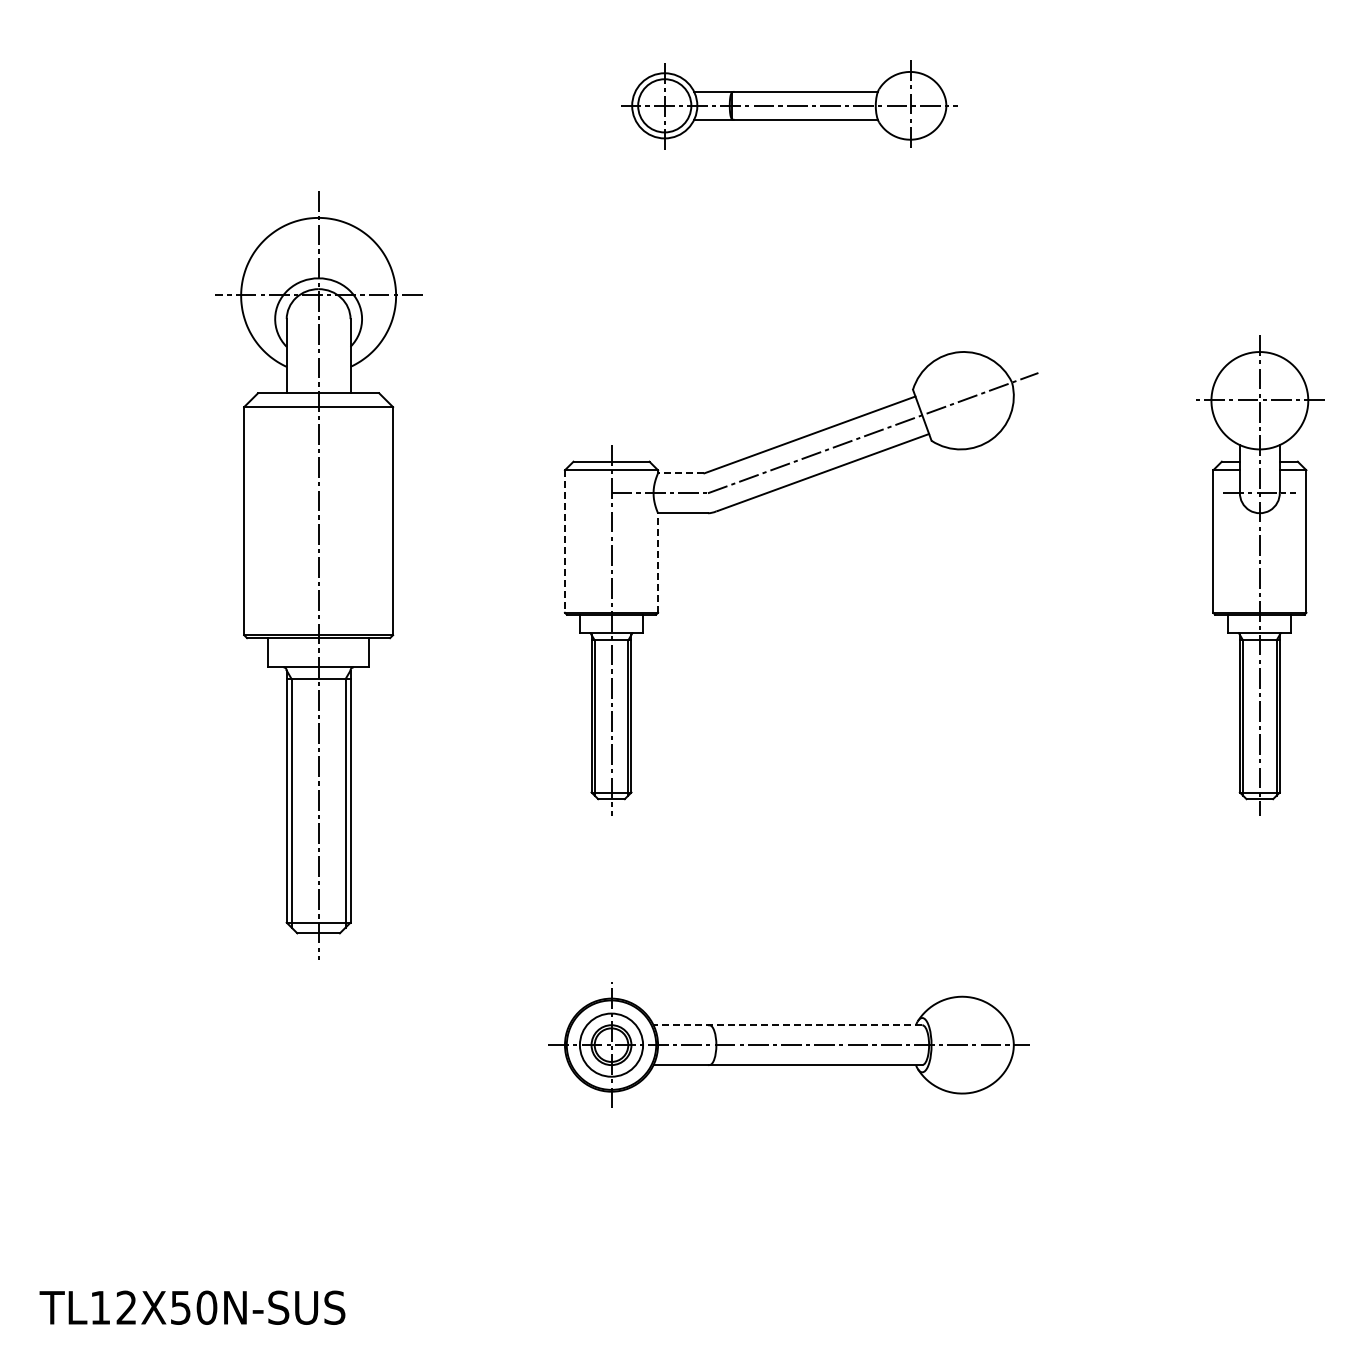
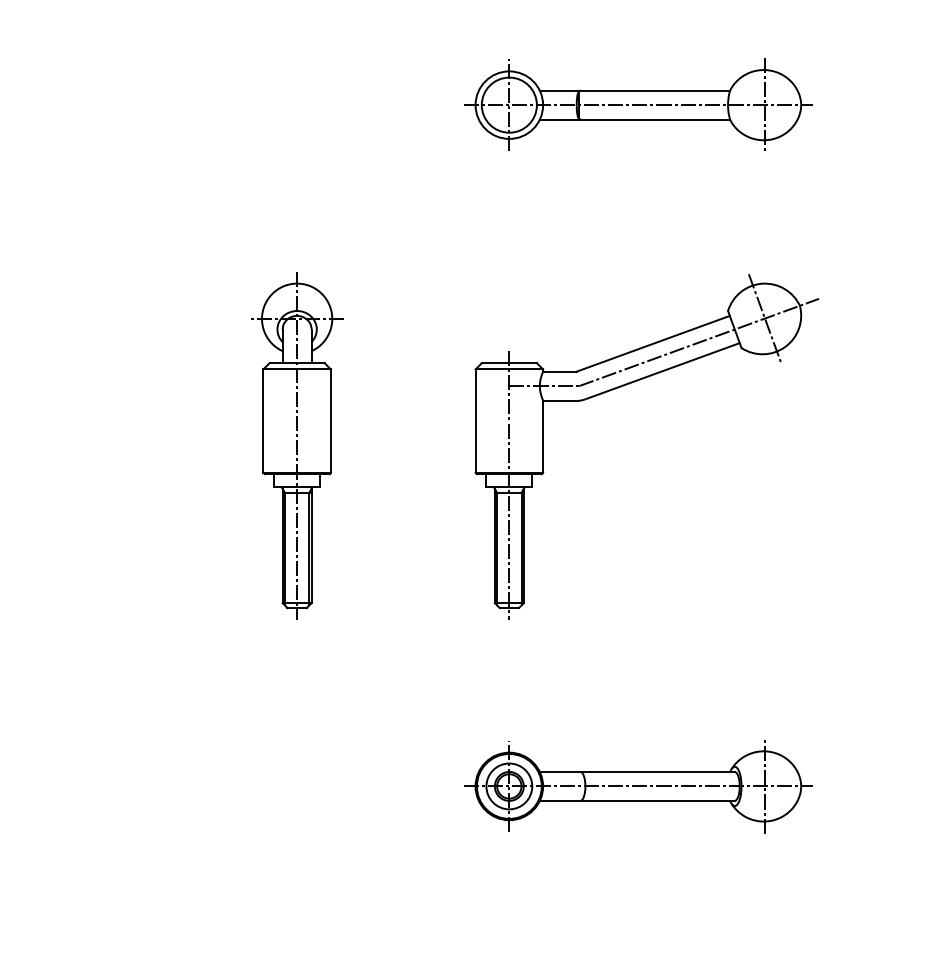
part: (788, 105) -> (637, 104), size x1.43
line: (963, 400) -> (764, 318), added
line: (680, 473) -> (559, 371), dashed -> solid
line: (564, 542) -> (475, 421), dashed -> solid
line: (658, 563) -> (543, 437), dashed -> solid
part: (319, 575) -> (297, 445), size x0.62
line: (787, 1025) -> (637, 772), dashed -> solid
line: (963, 1045) -> (764, 786), added

